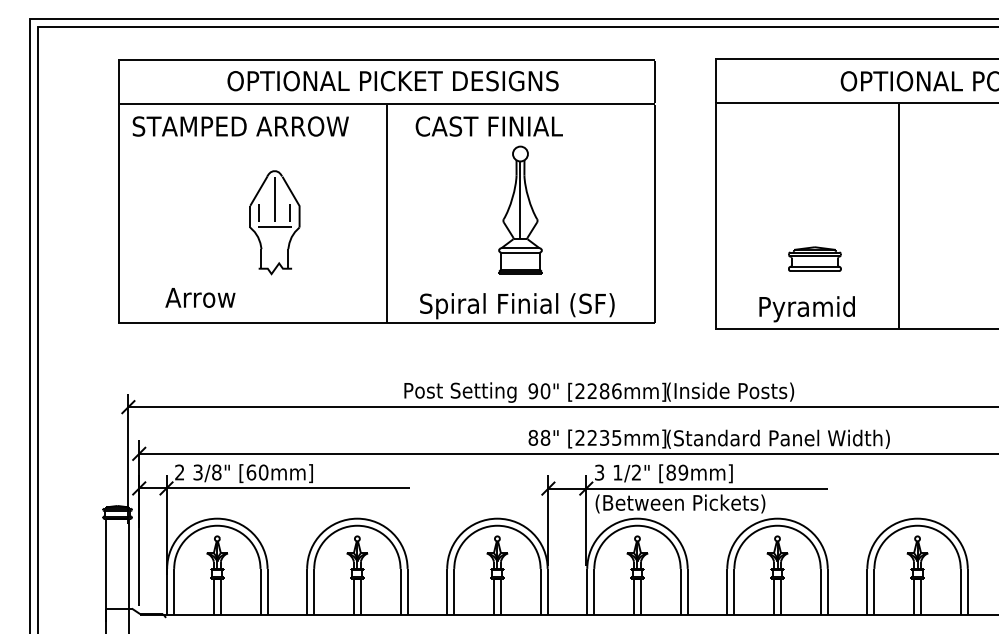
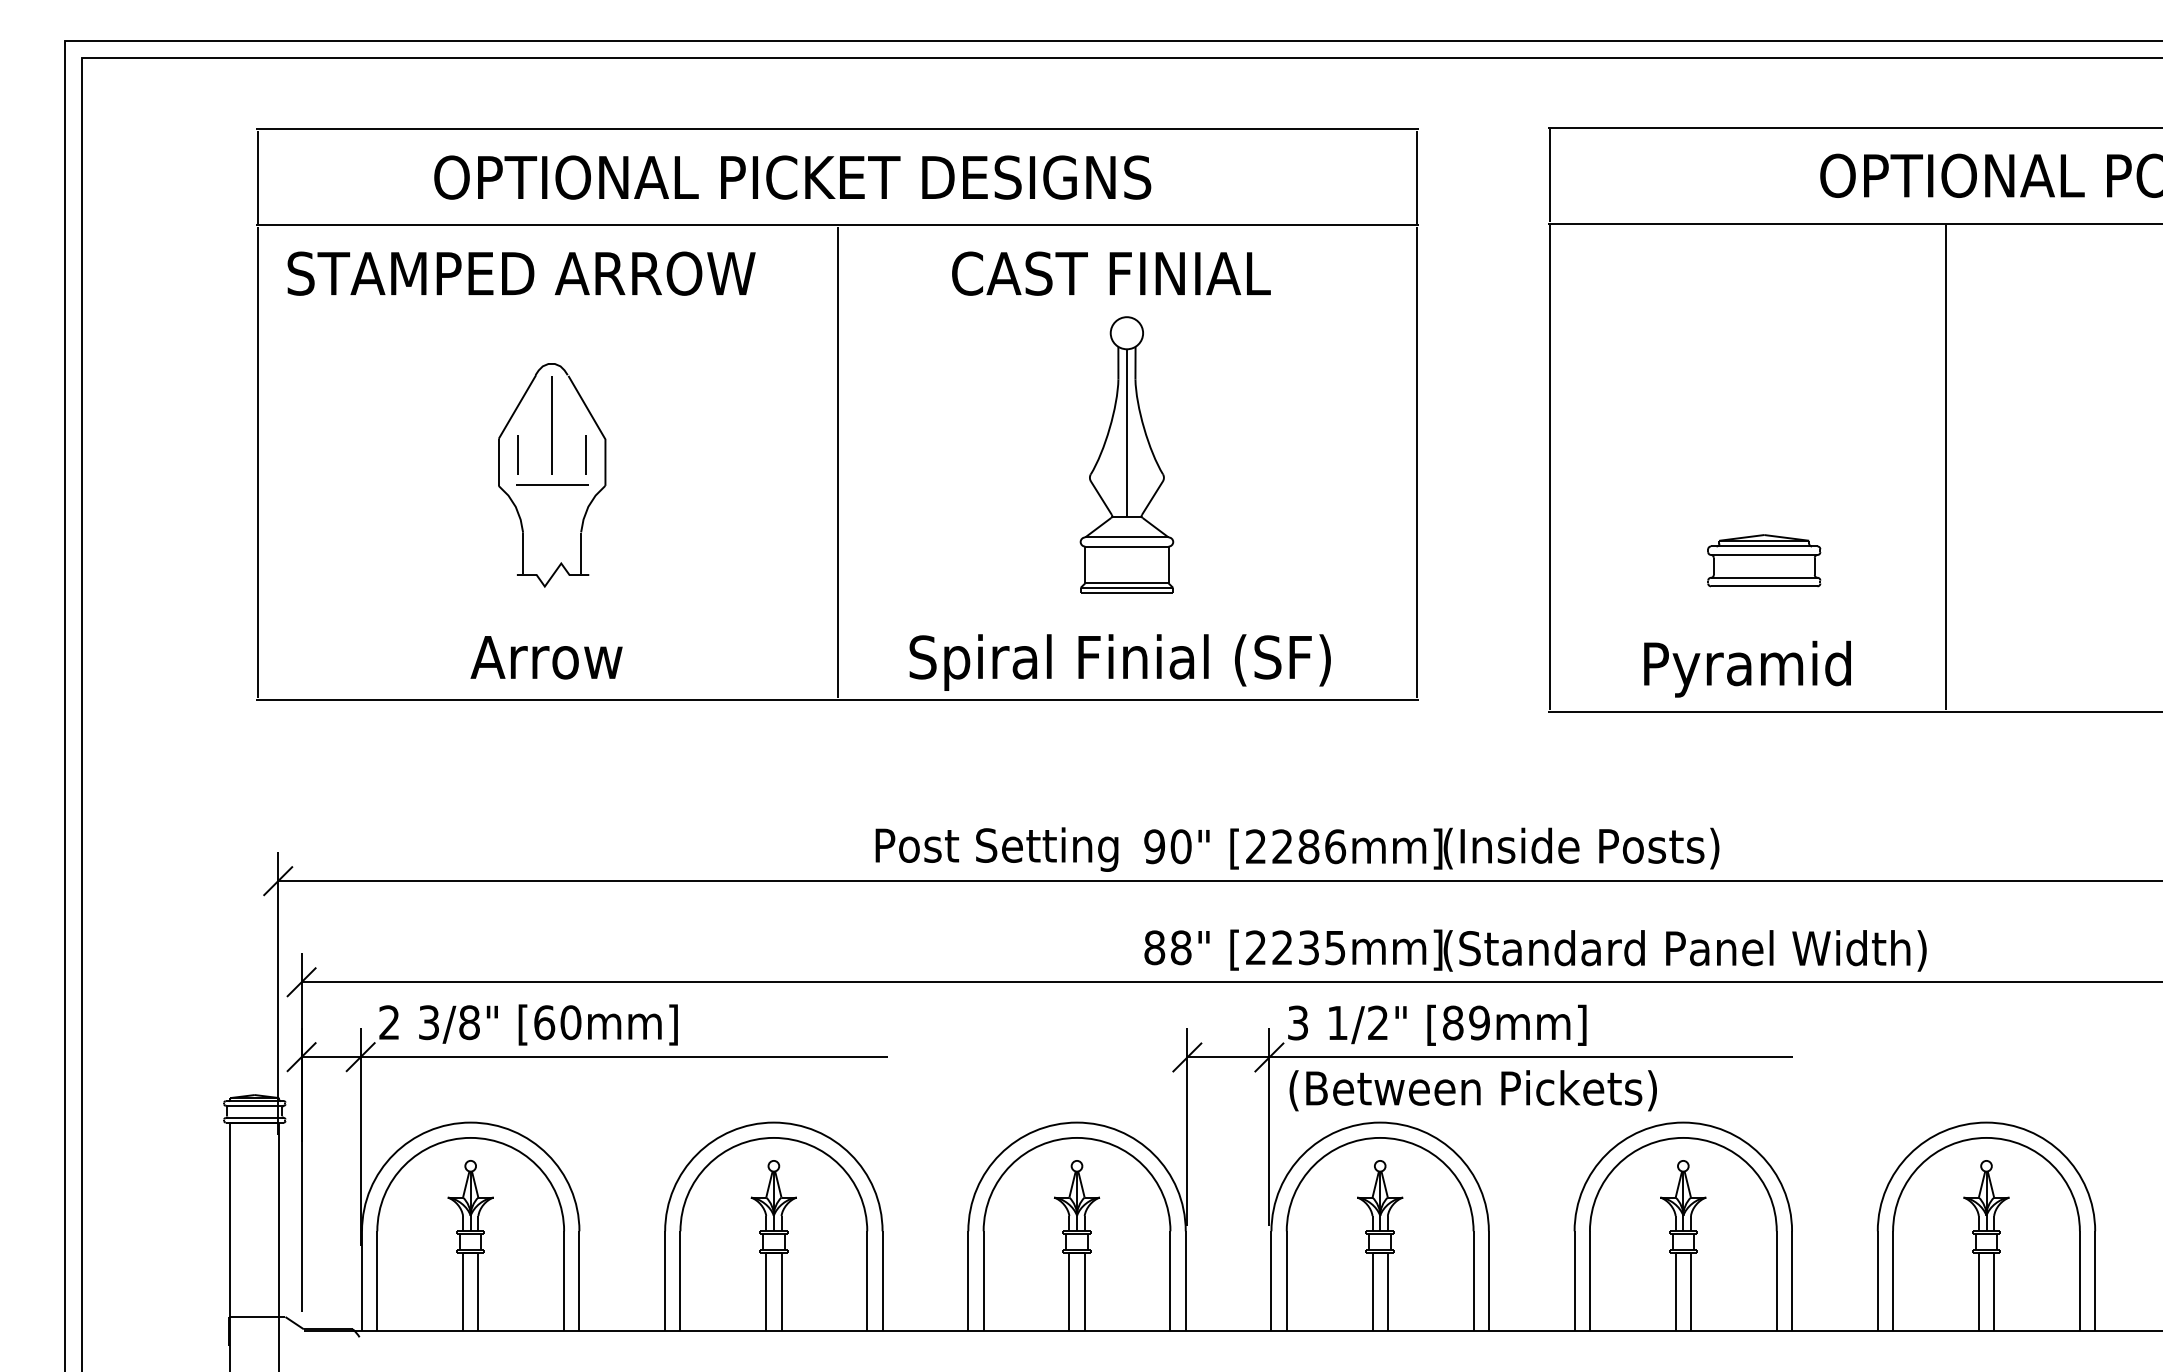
text: (392, 81) -> (791, 178), moved
text: (488, 126) -> (1109, 273), moved
part: (274, 222) -> (551, 474), moved
text: (200, 297) -> (546, 656), moved

